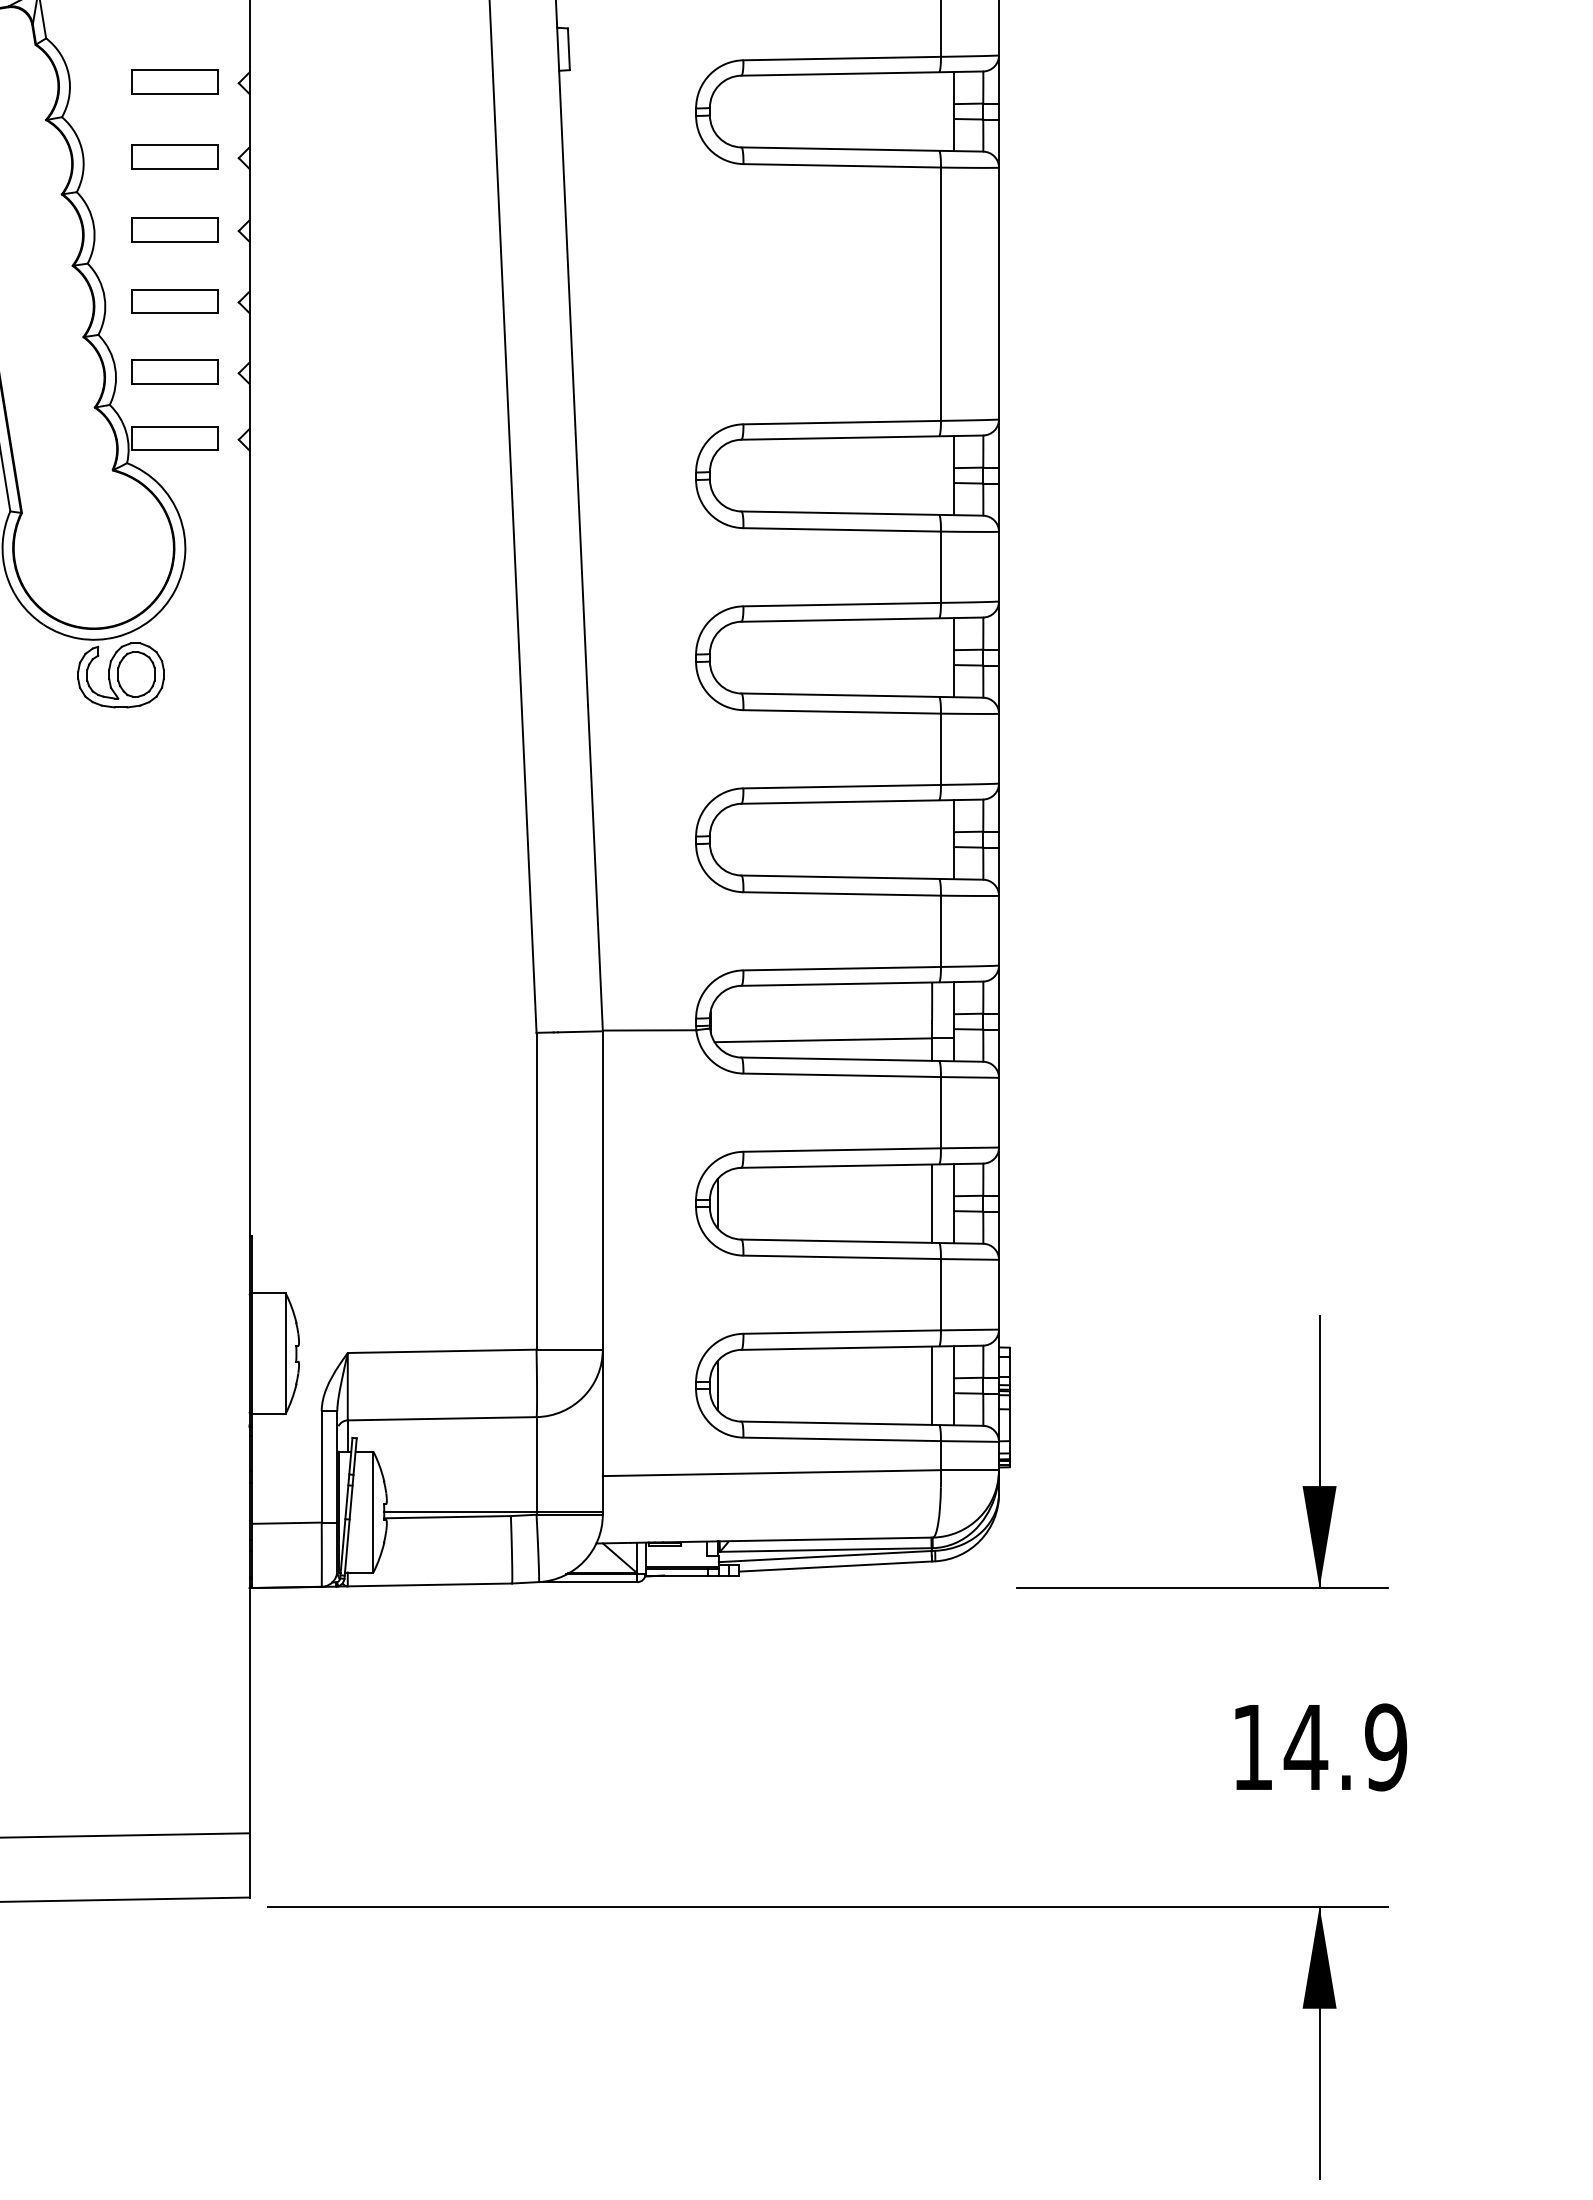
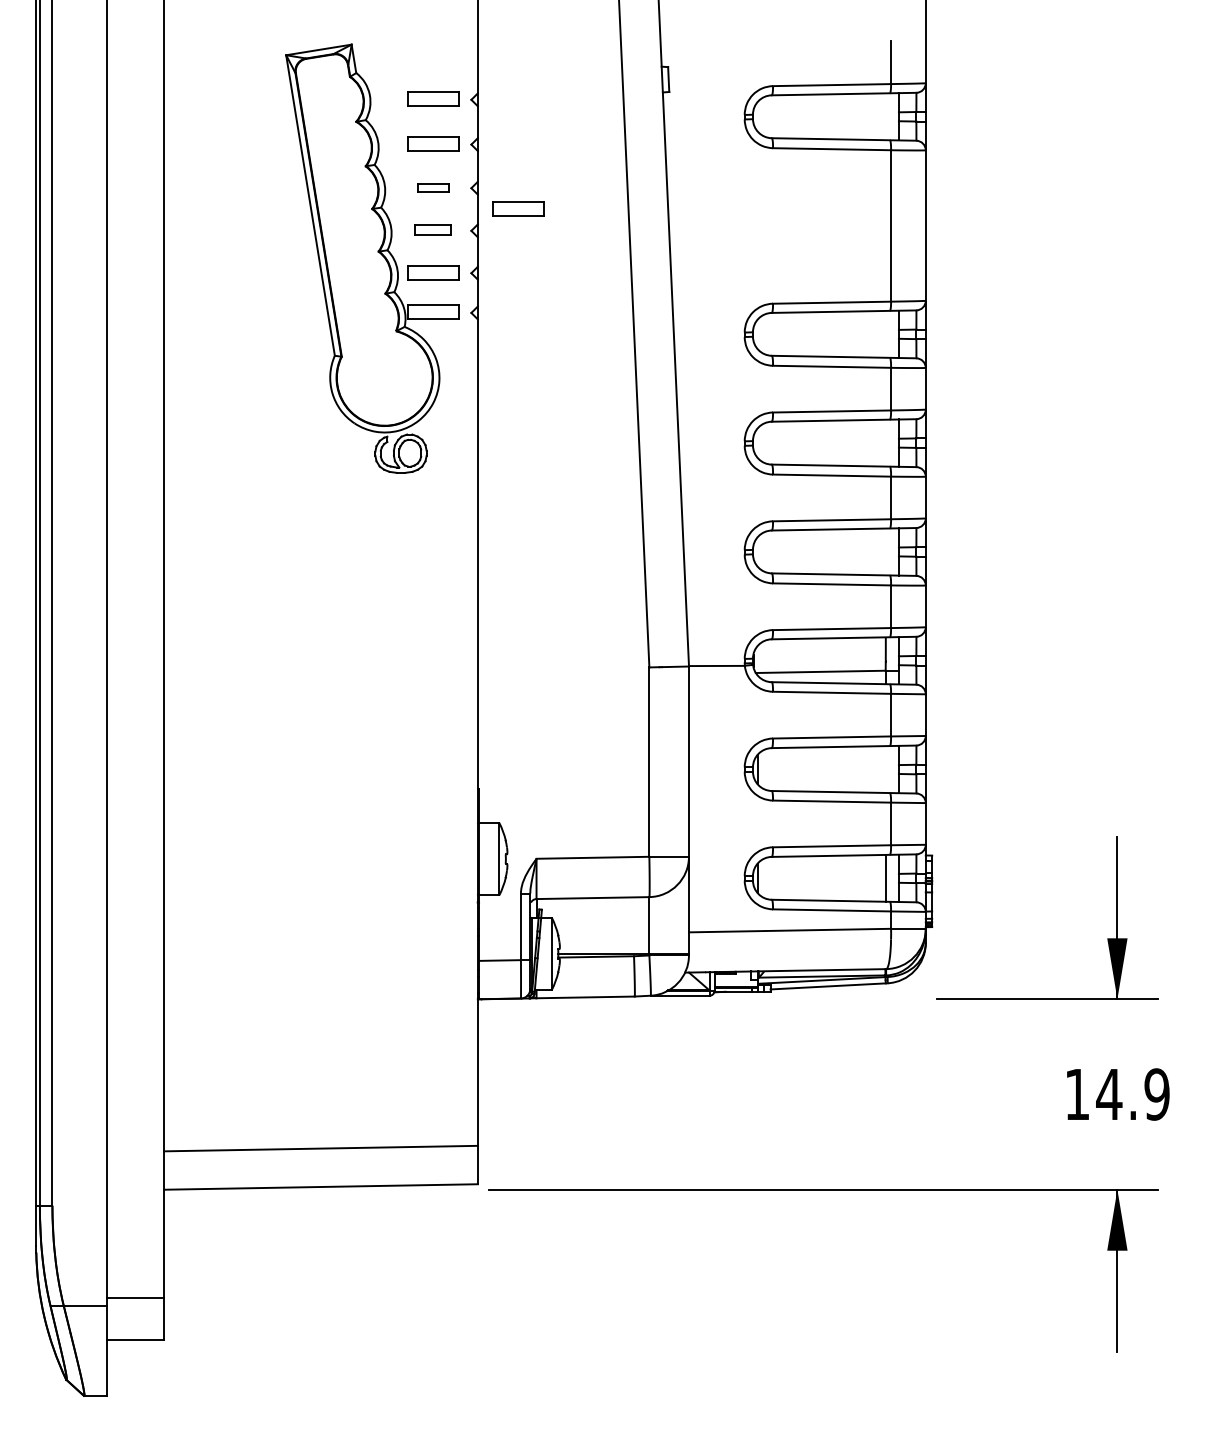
part: (175, 229) -> (433, 187), size x0.6
part: (317, 265) -> (518, 208), added
part: (175, 300) -> (433, 229), size x0.7
line: (931, 1203) -> (885, 769), removed

